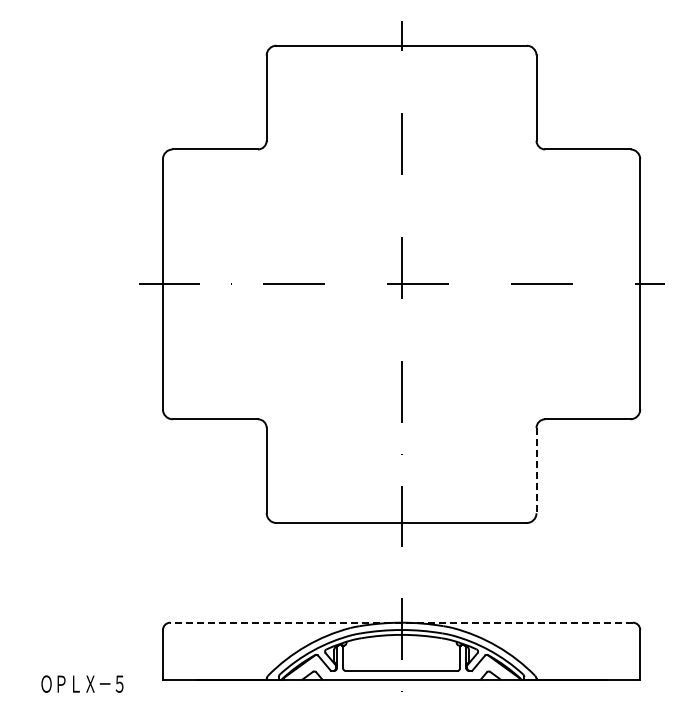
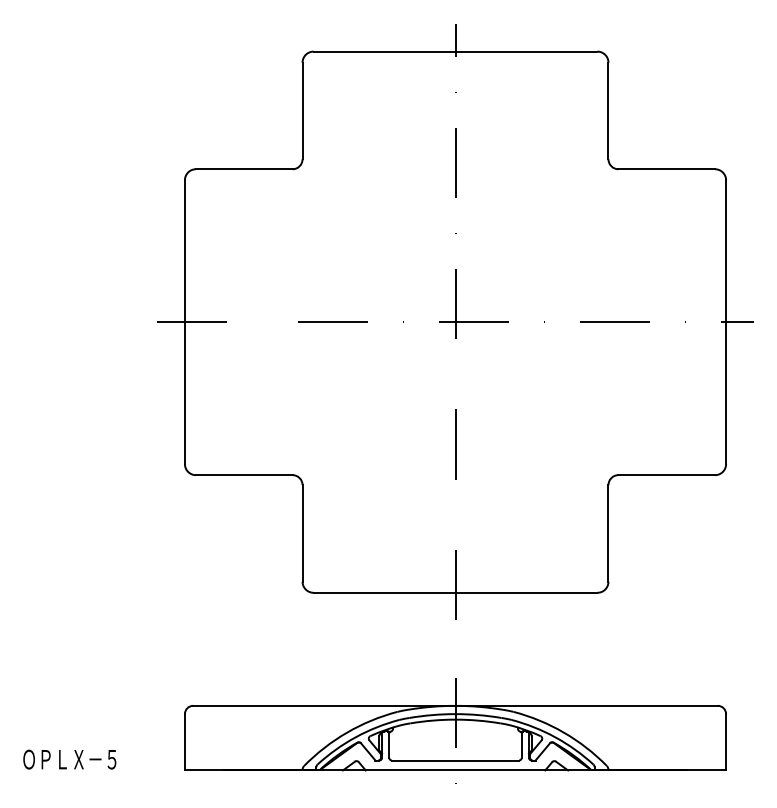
line: (536, 470) -> (608, 533), dashed -> solid
line: (401, 622) -> (455, 705), dashed -> solid
text: (82, 683) -> (69, 758), moved

